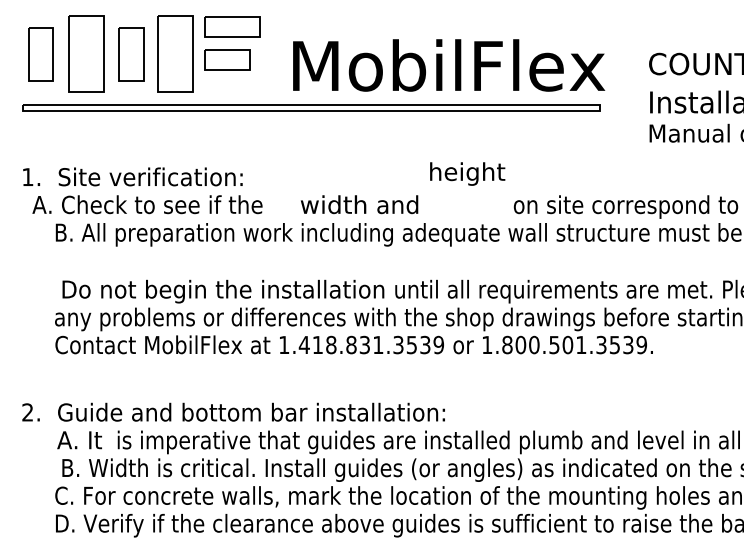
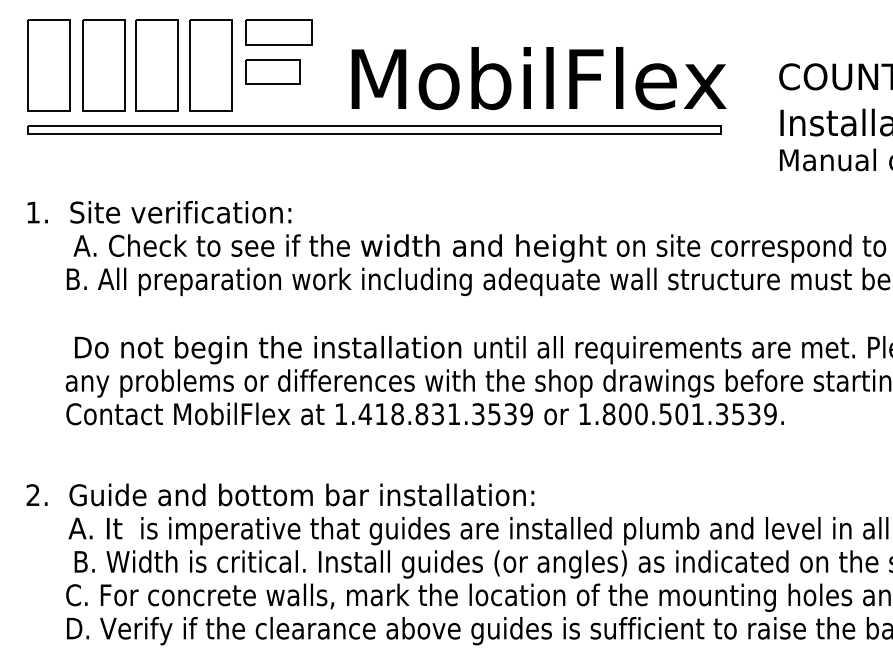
part: (40, 53) -> (48, 64), size x1.43
part: (131, 53) -> (157, 64), size x1.43
text: (467, 173) -> (561, 247), moved
text: (147, 204) -> (211, 245), moved

